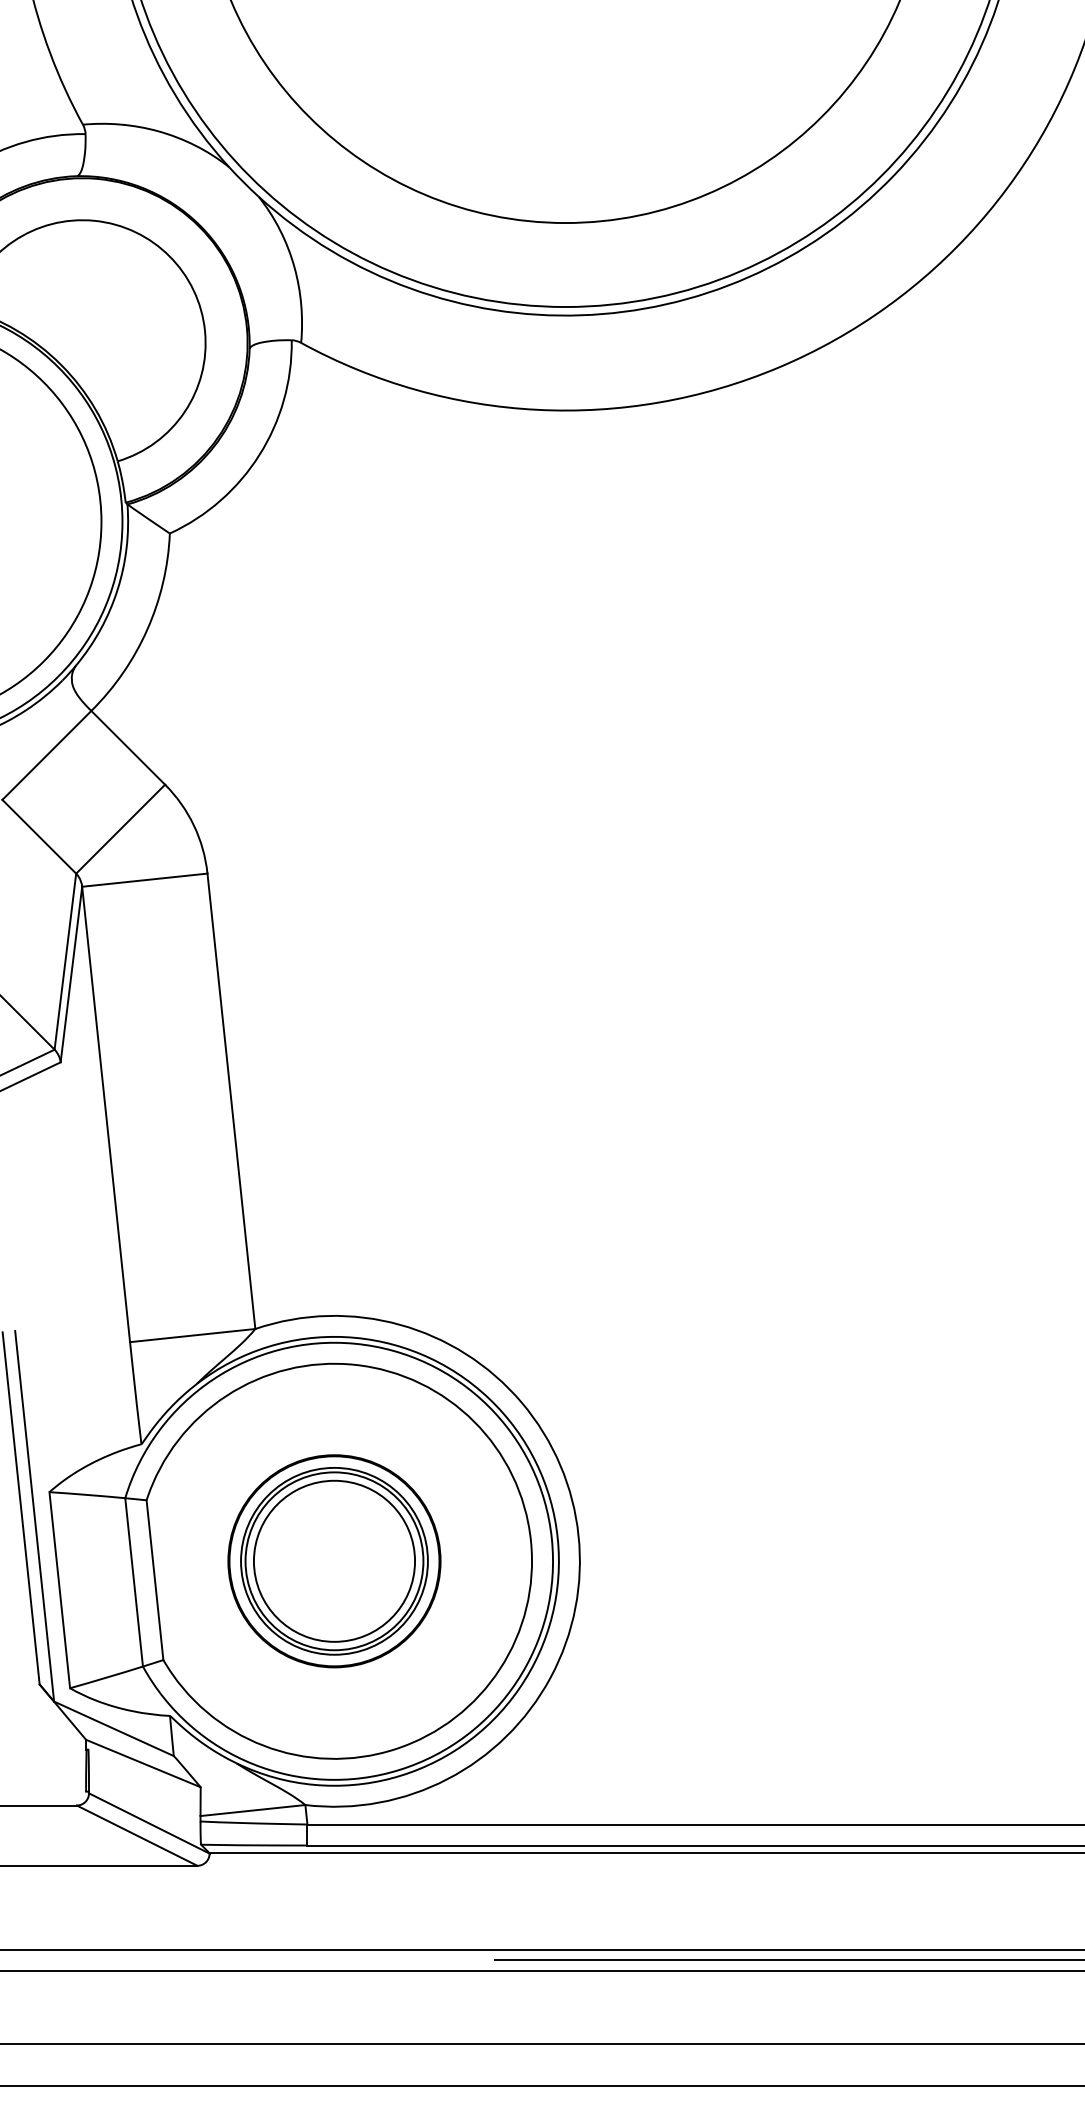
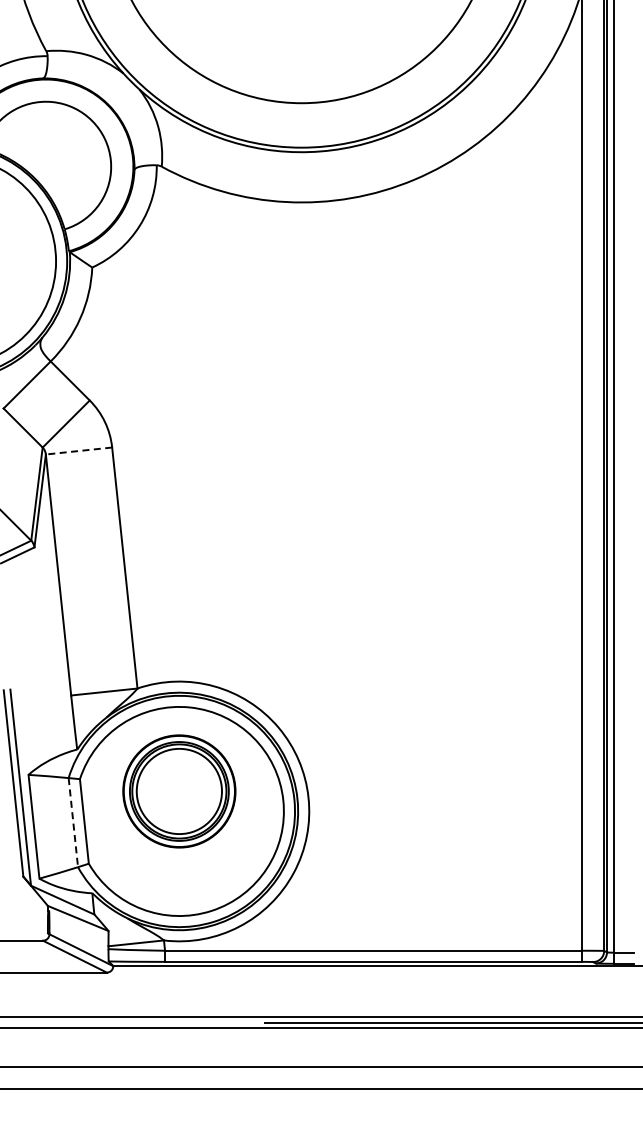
line: (143, 881) -> (78, 451), solid -> dashed
part: (334, 1561) -> (179, 791), moved
line: (134, 1582) -> (73, 822), solid -> dashed

